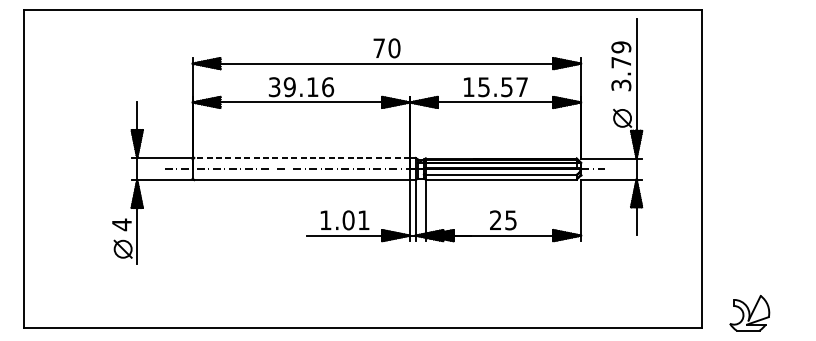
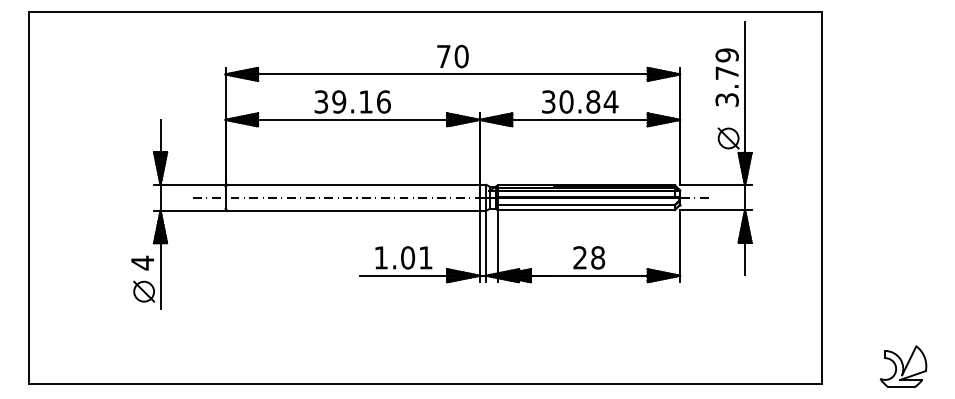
text: (496, 86) -> (580, 101), 15.57 -> 30.84
line: (302, 157) -> (353, 184), dashed -> solid
text: (511, 220) -> (598, 257), 25 -> 28
part: (749, 313) -> (903, 366), moved

